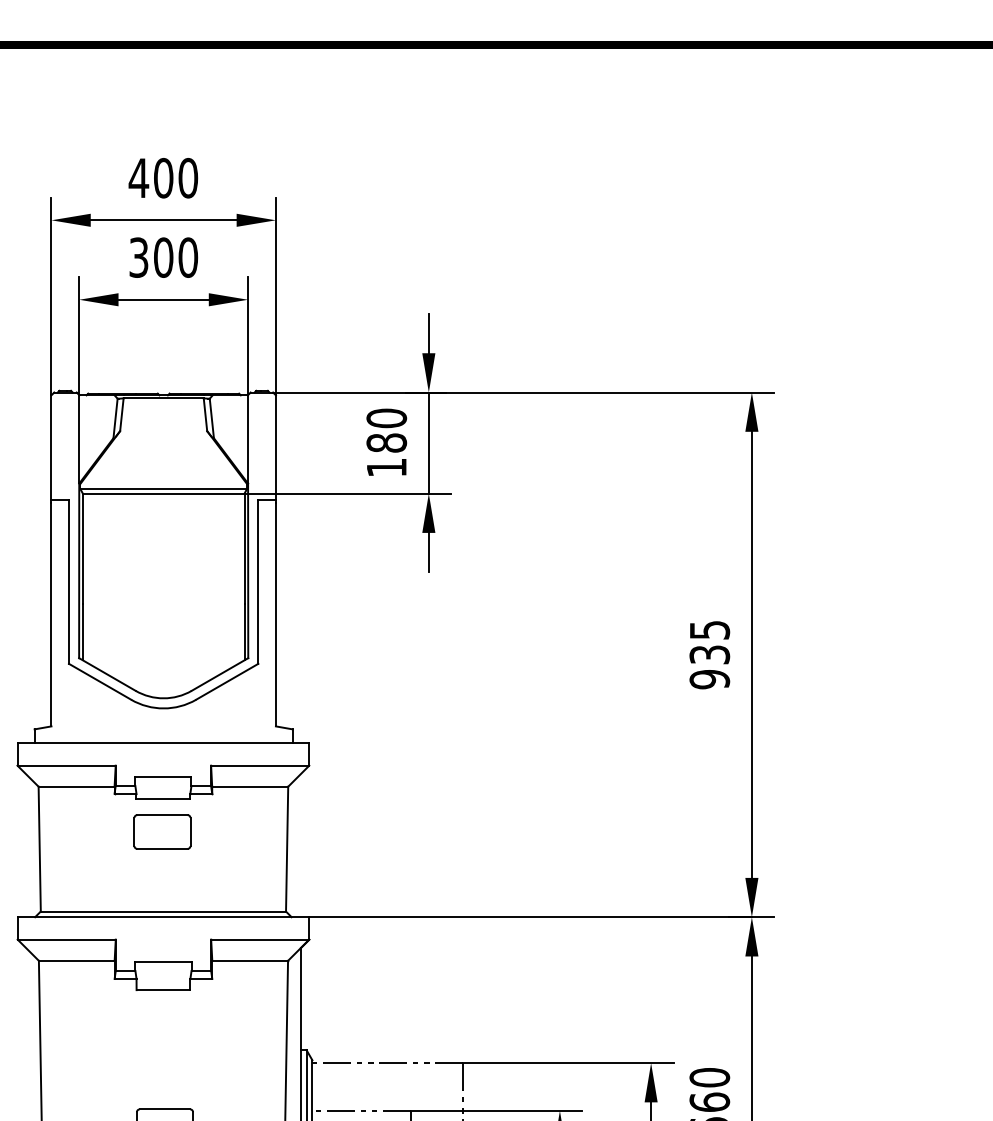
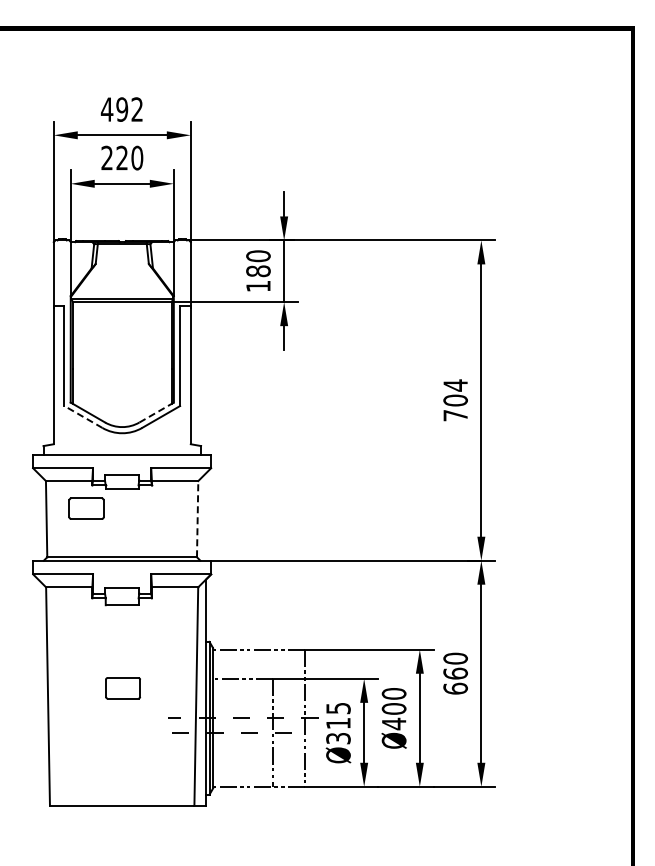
text: (175, 178) -> (129, 109), 400 -> 492
text: (150, 256) -> (114, 157), 300 -> 220
text: (709, 654) -> (455, 400), 935 -> 704
line: (219, 674) -> (156, 412), solid -> dashed
line: (100, 680) -> (83, 416), solid -> dashed
part: (162, 831) -> (86, 508), moved
line: (286, 848) -> (197, 518), solid -> dashed

